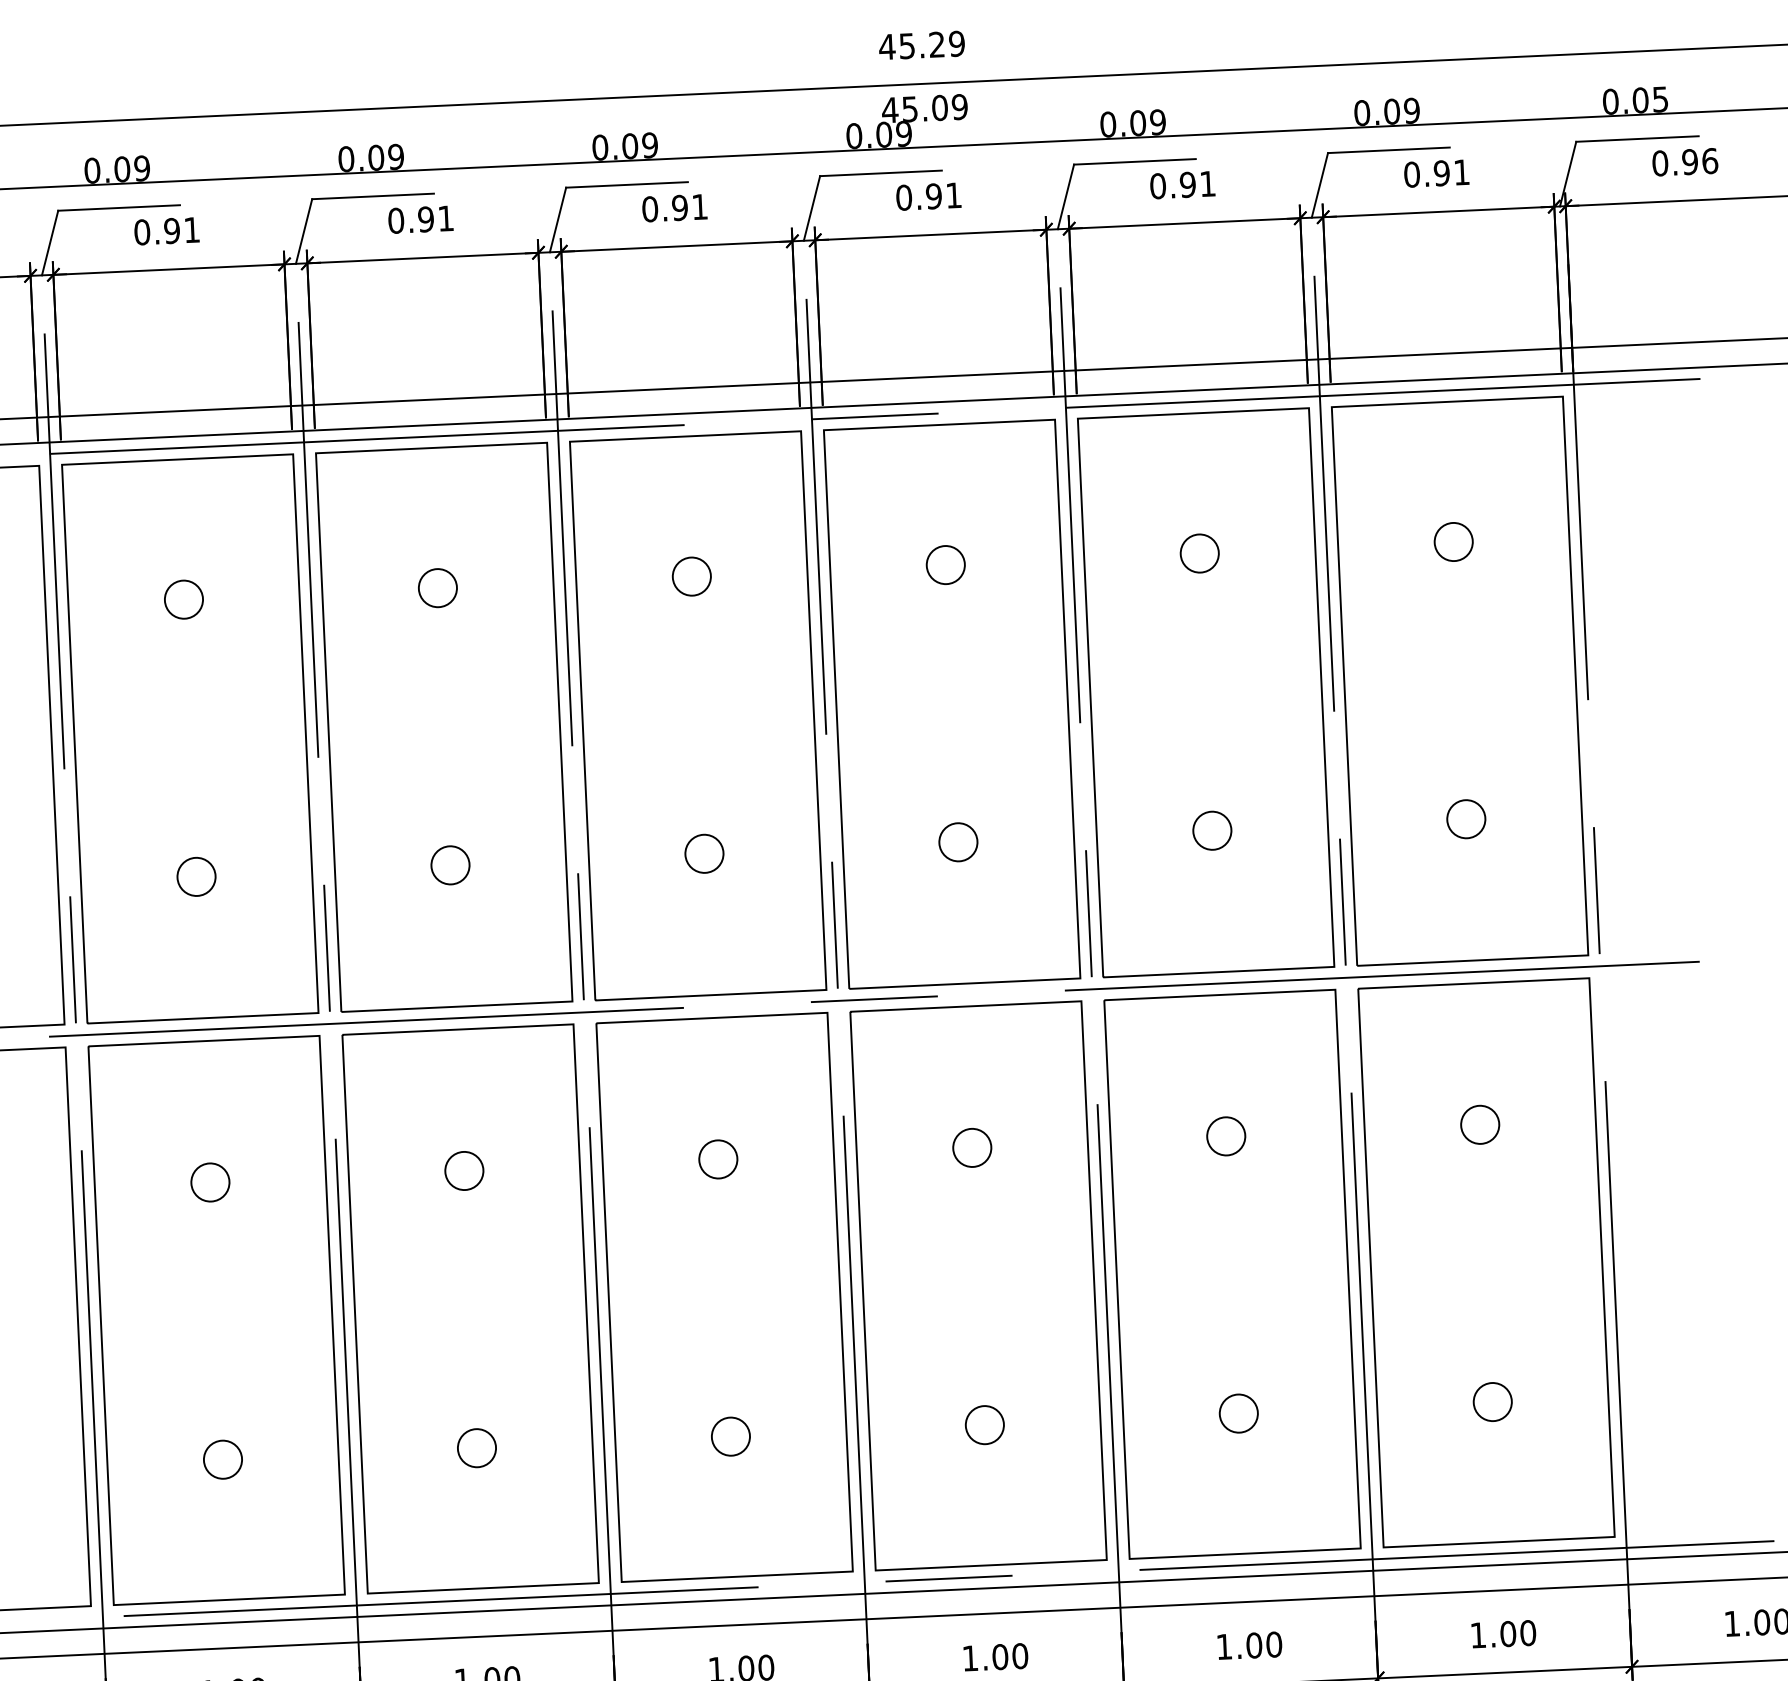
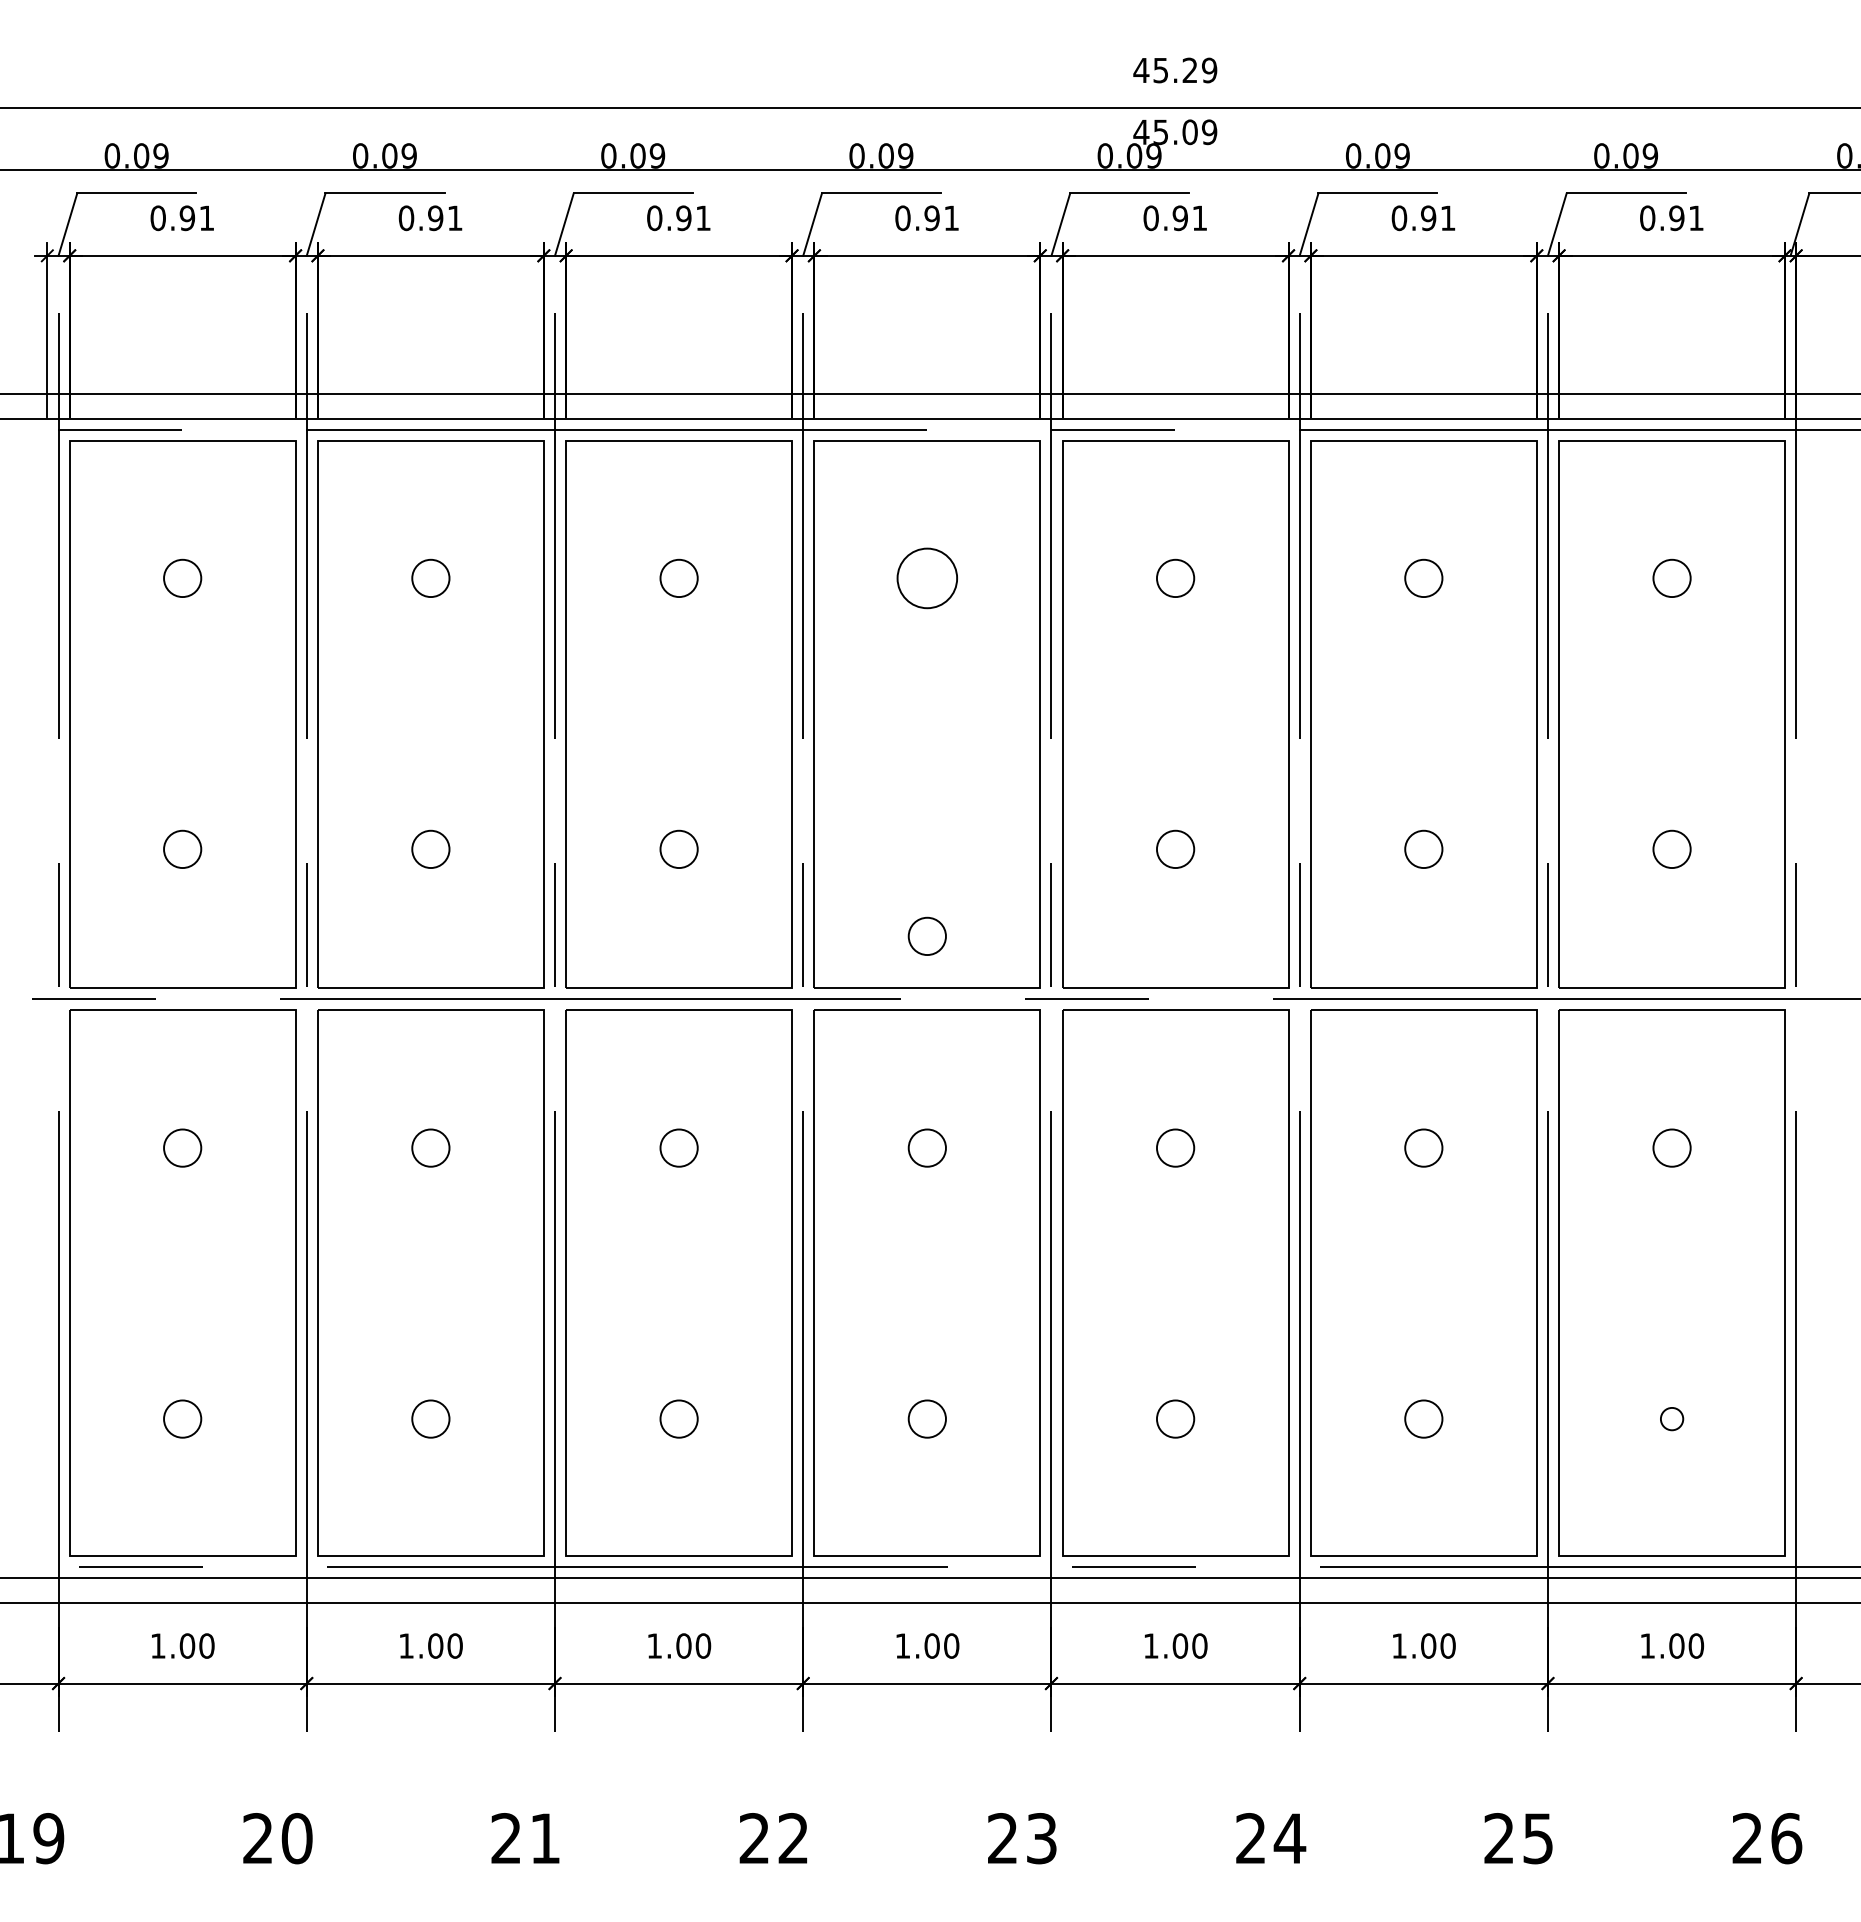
circle: (690, 576) -> (926, 578), size x1.6
circle: (703, 852) -> (926, 935), moved
circle: (1492, 1401) -> (1671, 1418), size x0.6

